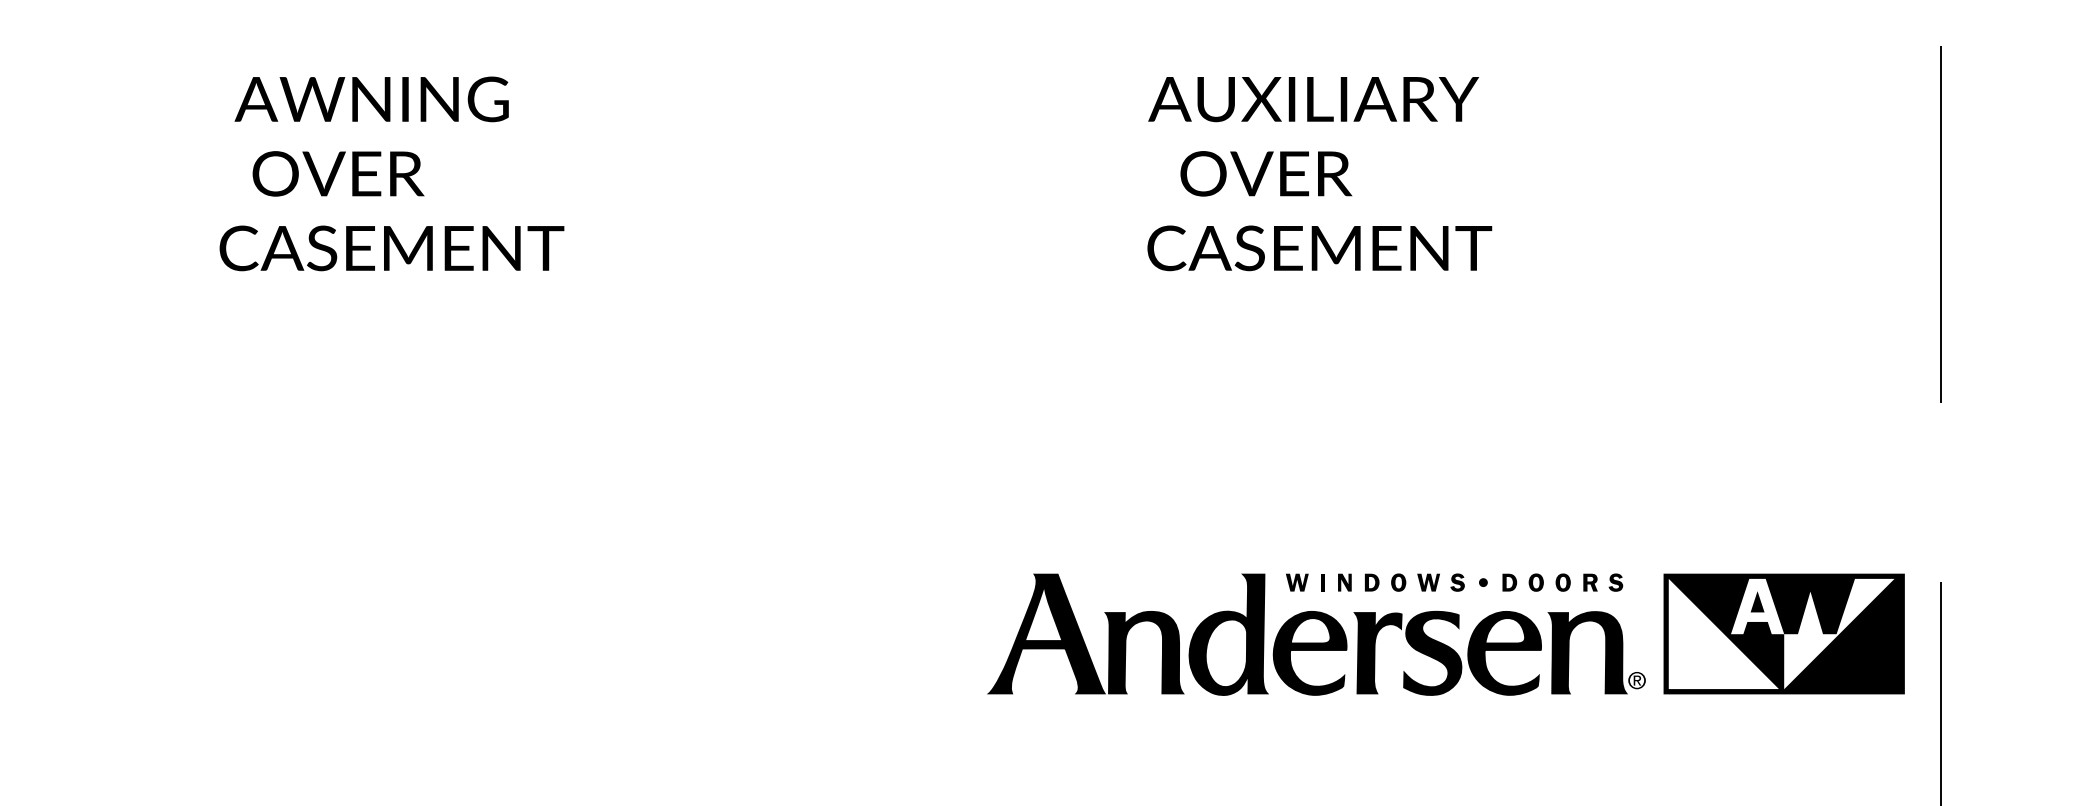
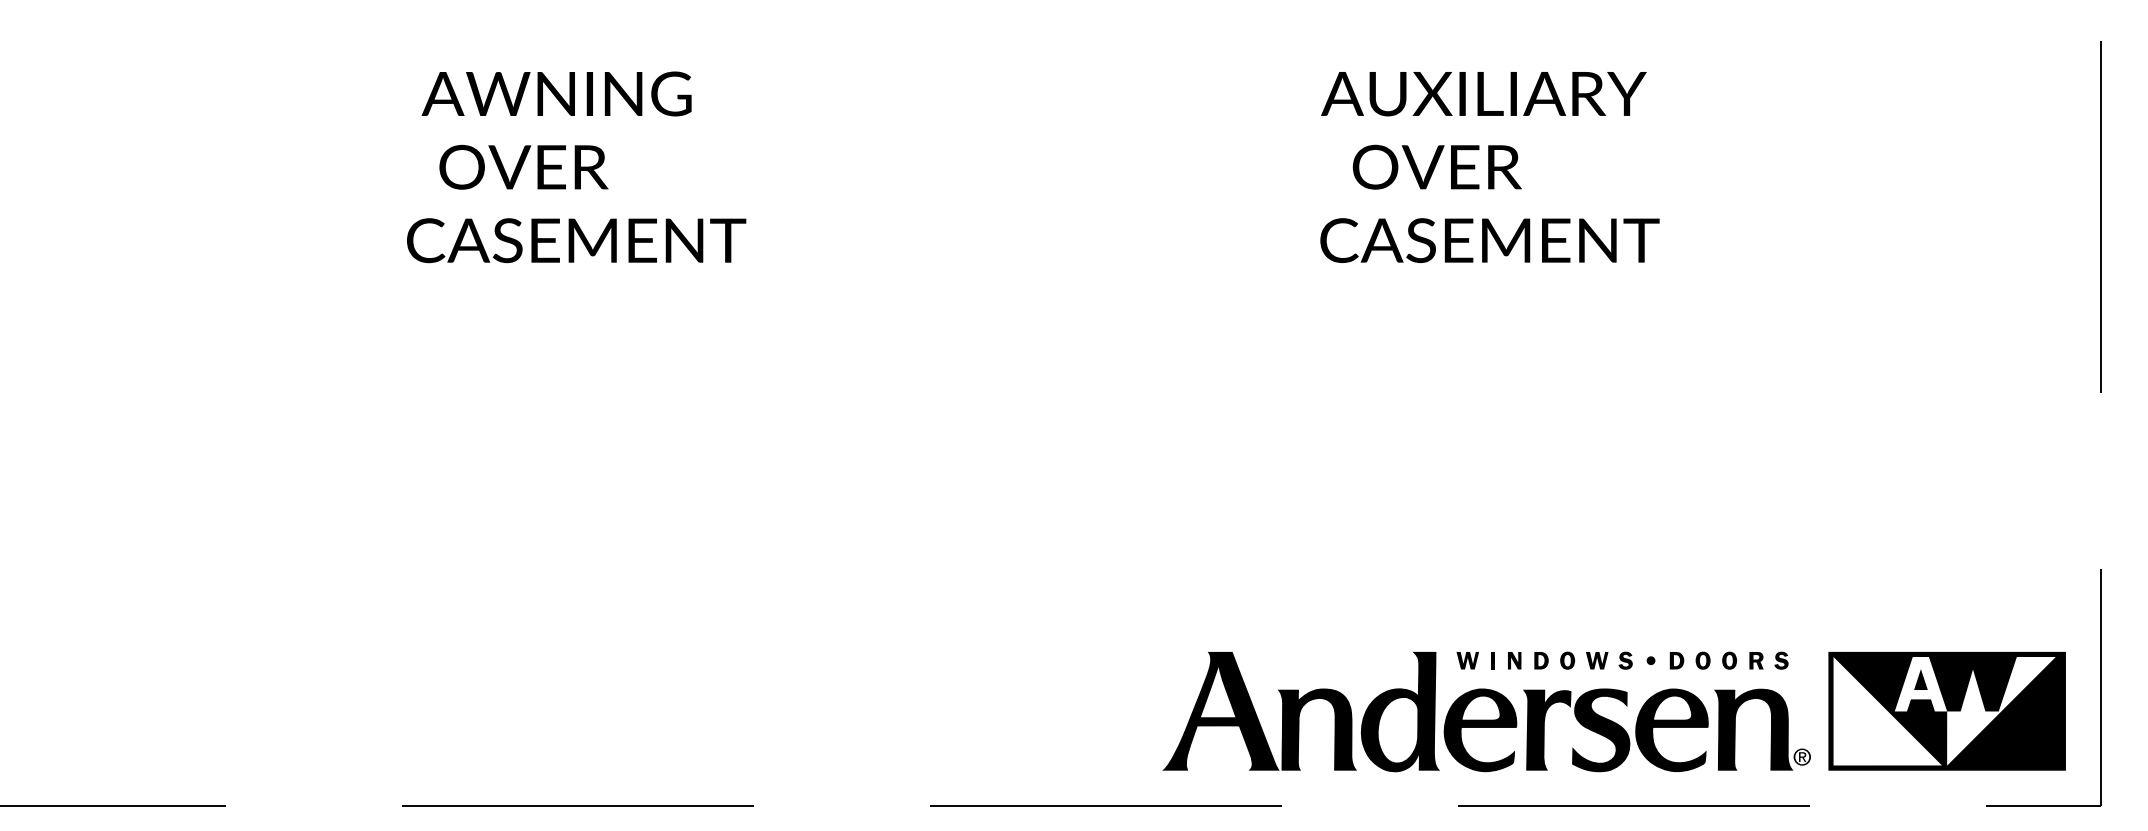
part: (1441, 642) -> (1609, 719), moved

